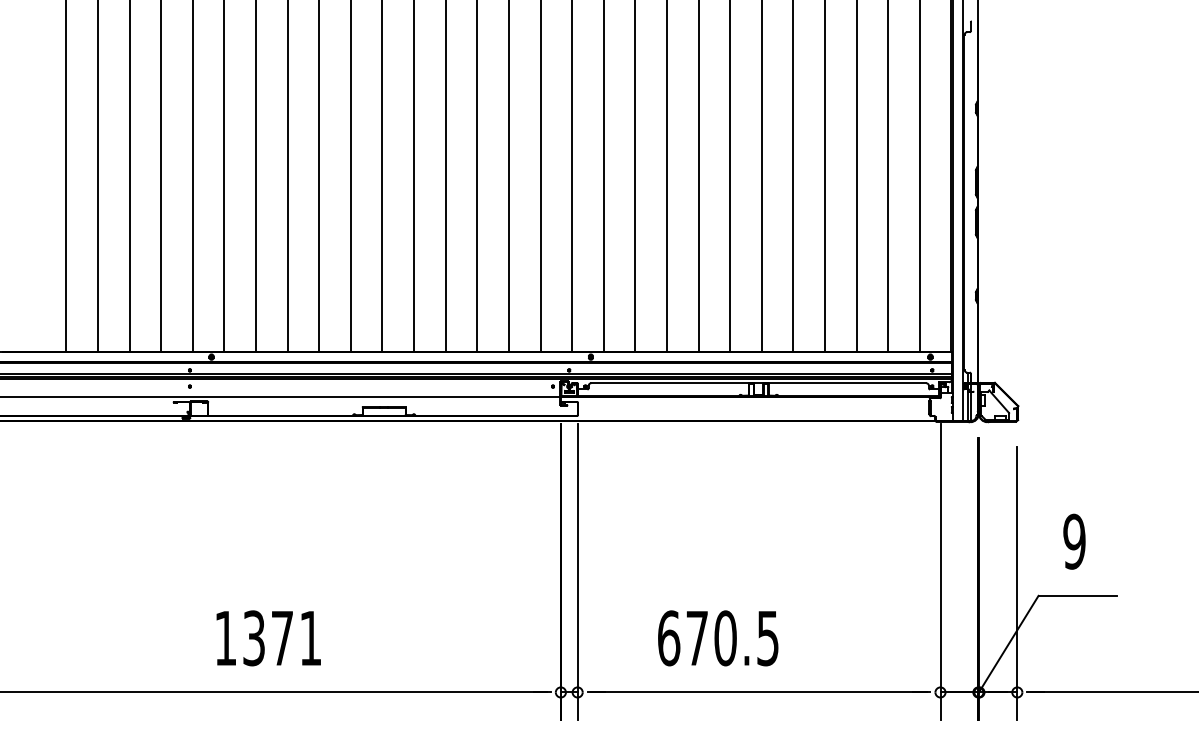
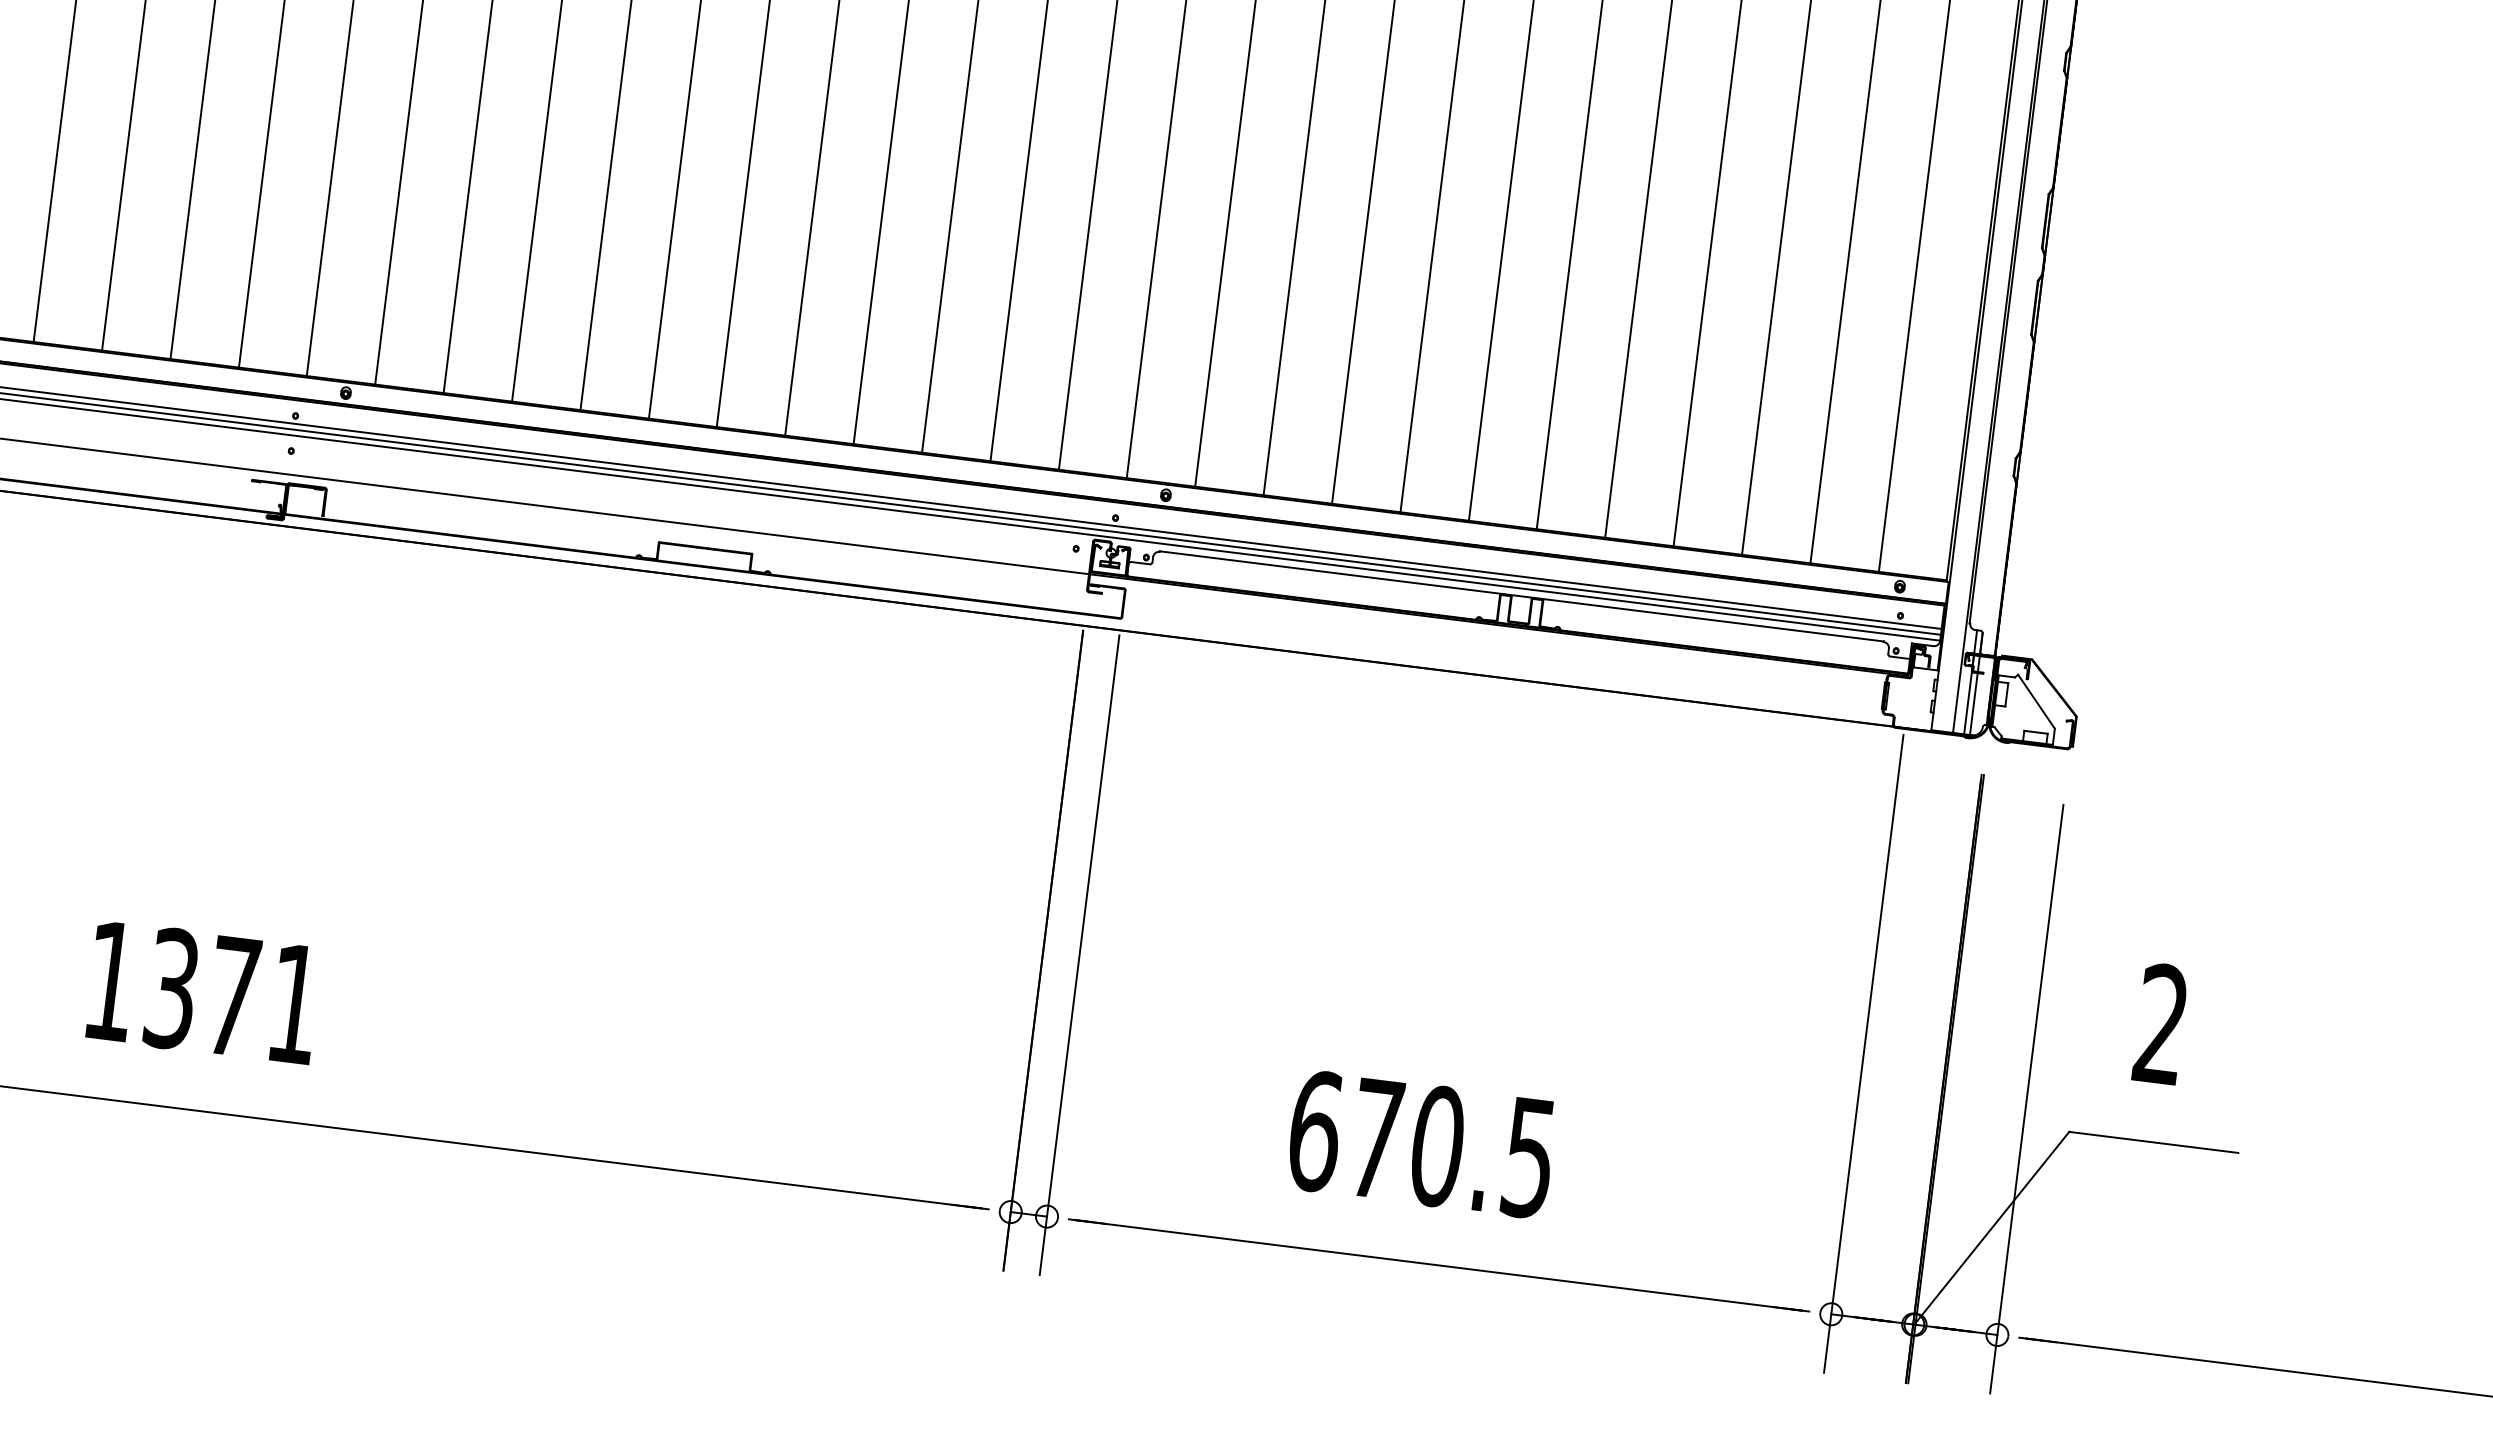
text: (1074, 541) -> (2161, 1024), 9 -> 2
text: (268, 638) -> (203, 993), moved
text: (718, 638) -> (1422, 1144), moved

